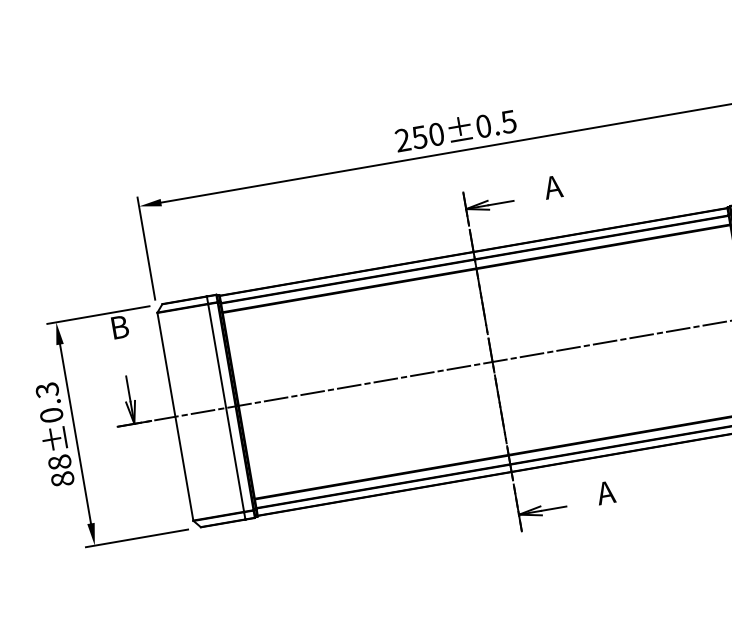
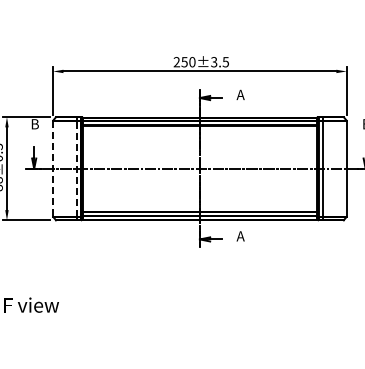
text: (484, 126) -> (214, 62), 250±0.5 -> 250±3.5
line: (225, 407) -> (76, 168), solid -> dashed
line: (176, 418) -> (53, 169), solid -> dashed

